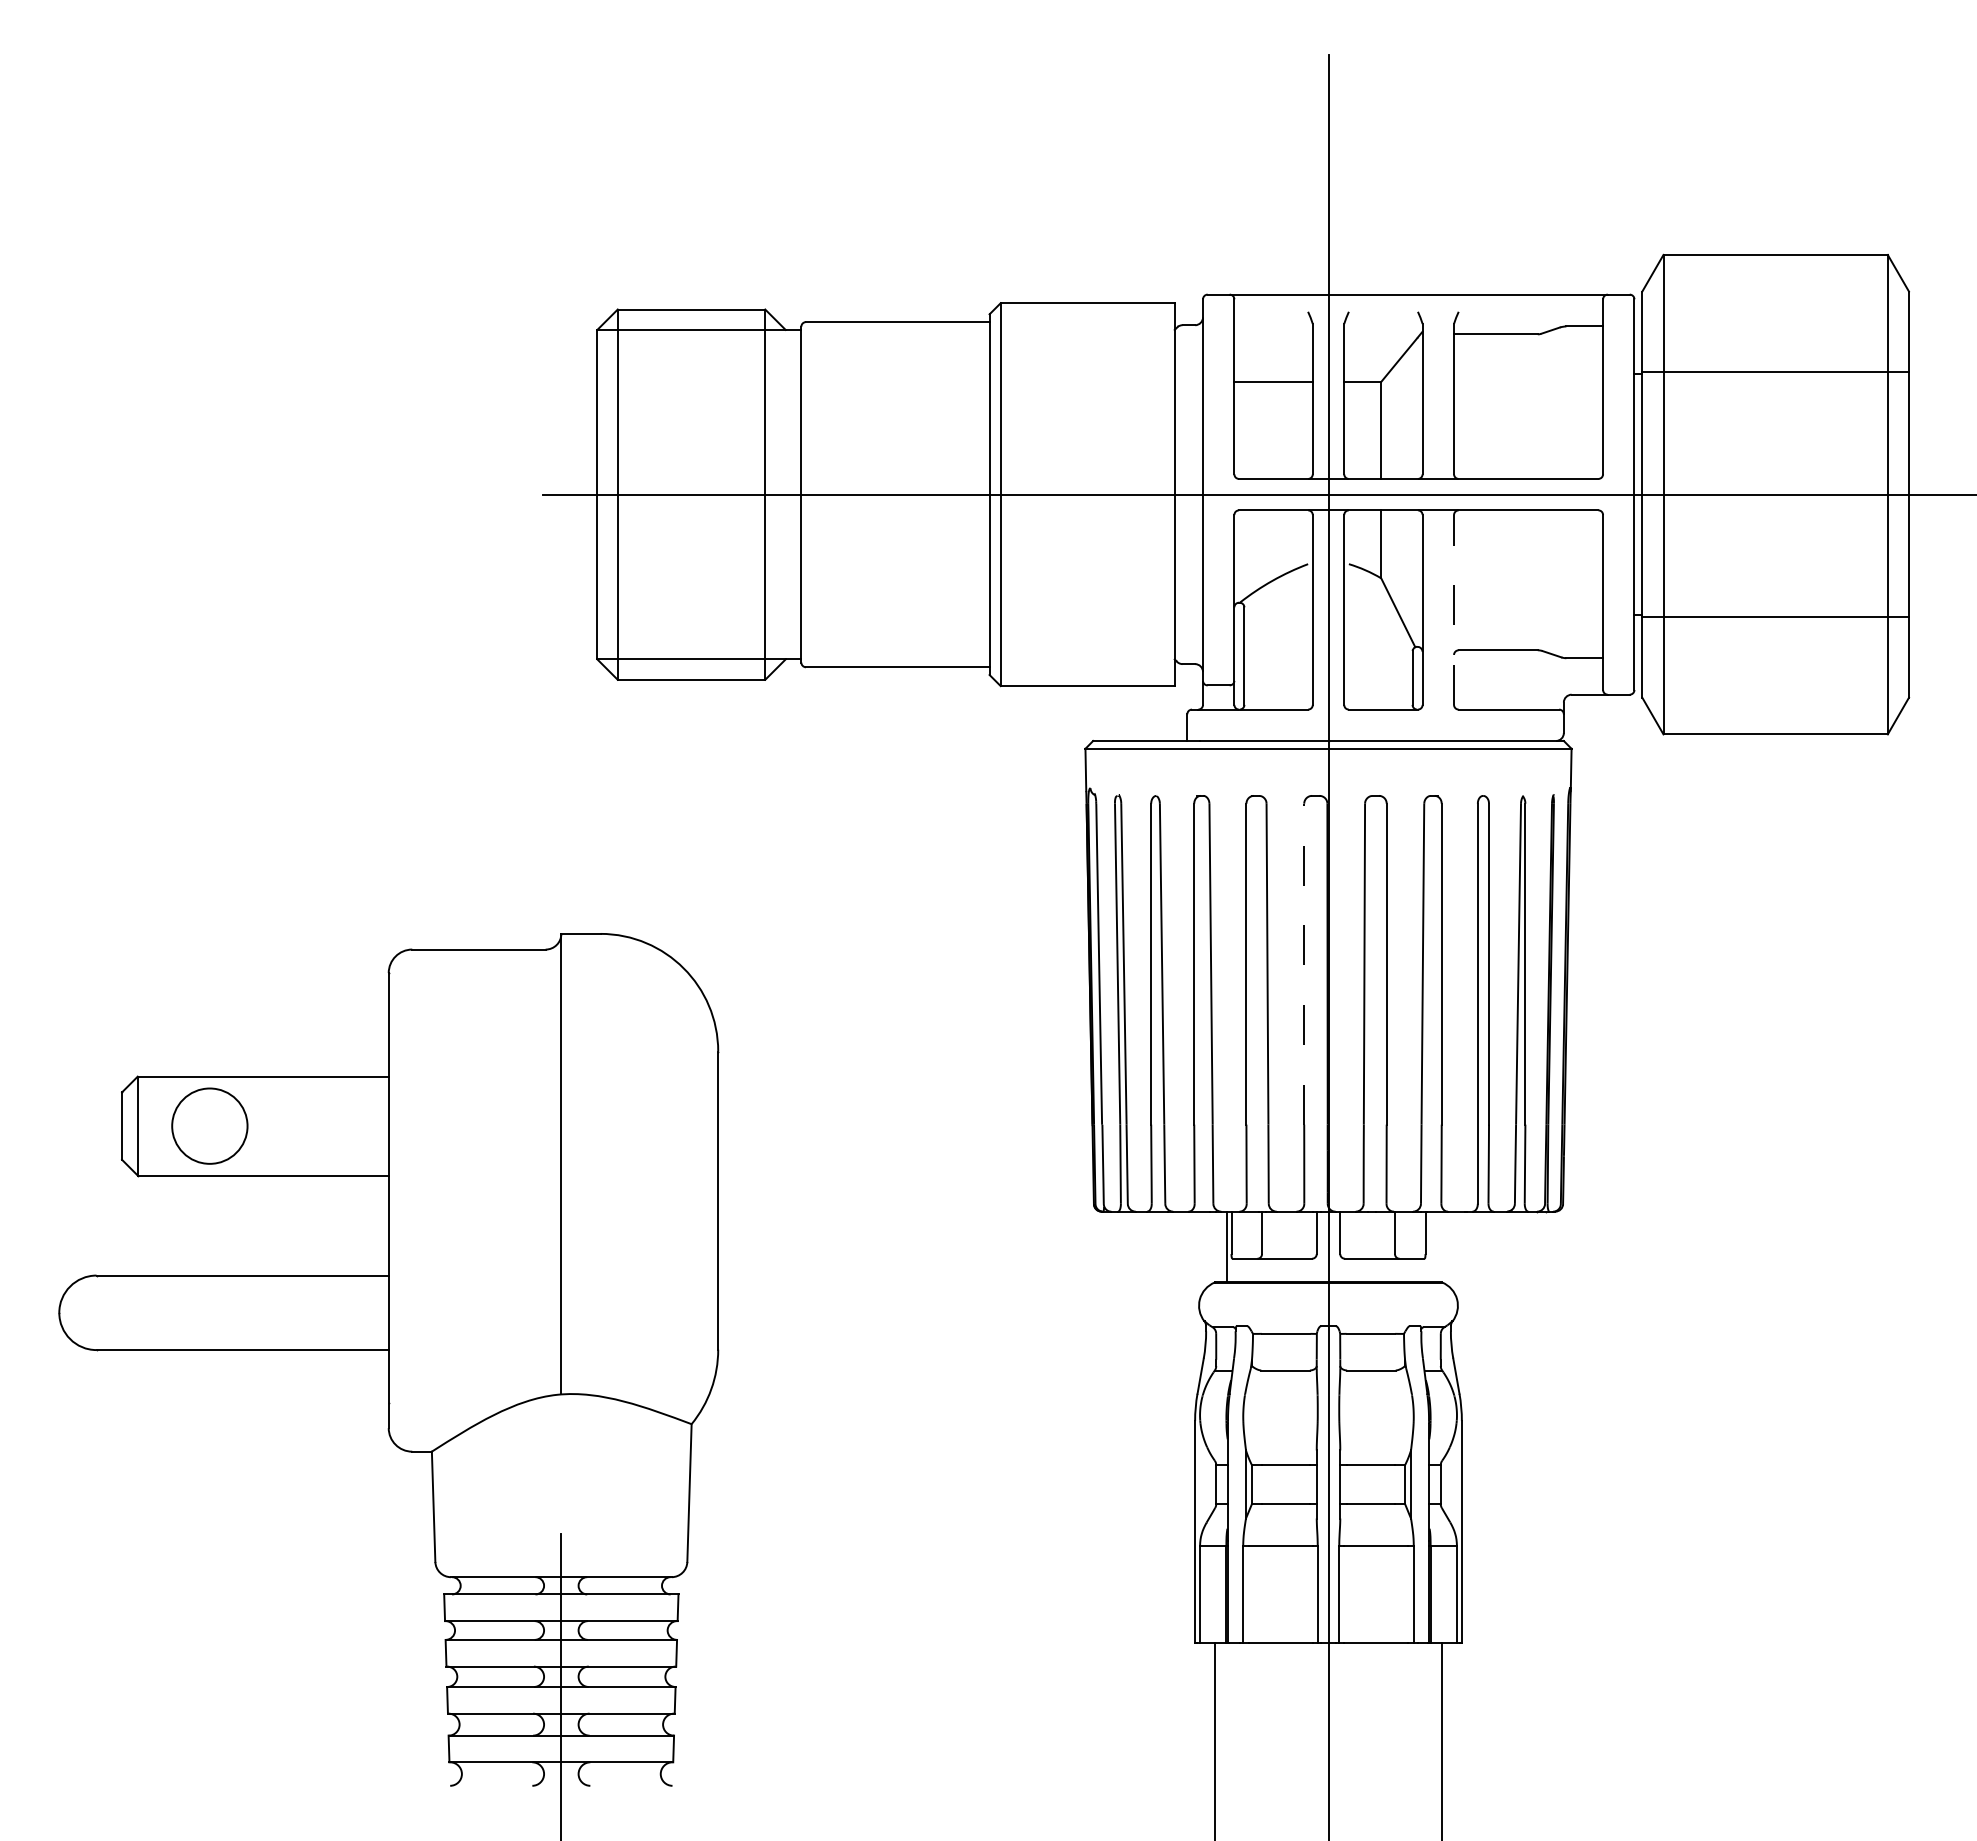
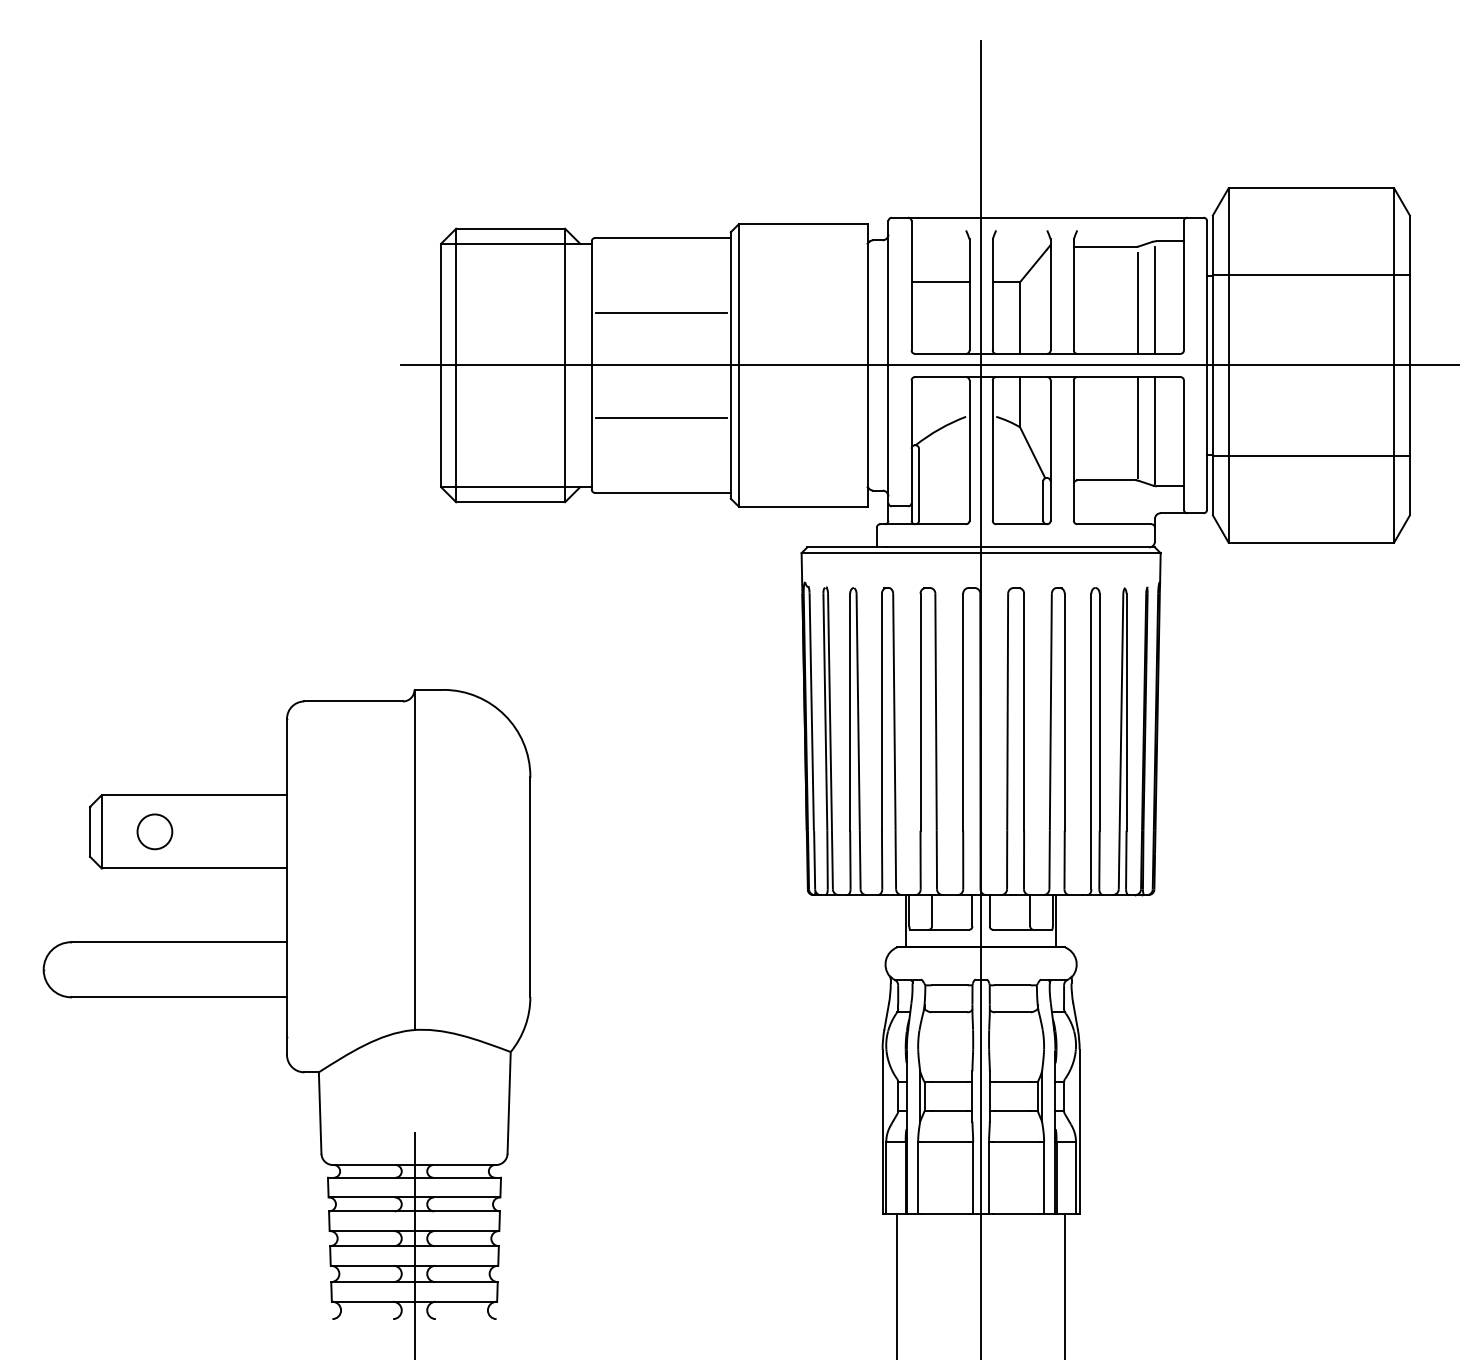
line: (1563, 406) -> (1154, 300), added
line: (1540, 410) -> (1137, 303), added
line: (894, 423) -> (660, 312), added
line: (894, 566) -> (660, 418), added
line: (1540, 578) -> (1137, 427), added
line: (1563, 582) -> (1154, 430), added
line: (1454, 609) -> (1074, 450), dashed -> solid
line: (1304, 963) -> (963, 711), dashed -> solid
circle: (209, 1125) -> (154, 831), size x0.62
line: (1430, 1246) -> (1056, 920), added

